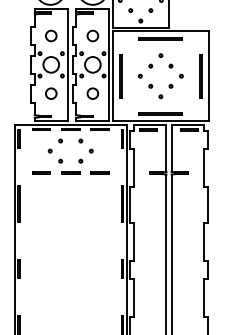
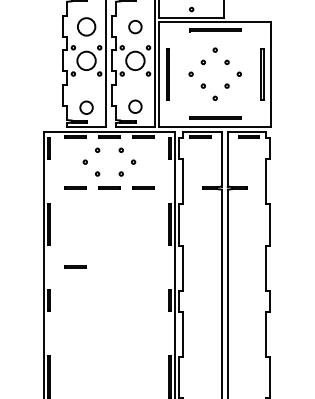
circle: (51, 36) -> (86, 27), size x1.4
circle: (51, 93) -> (86, 107), moved
circle: (92, 93) -> (135, 106), moved
line: (41, 240) -> (75, 266), added

